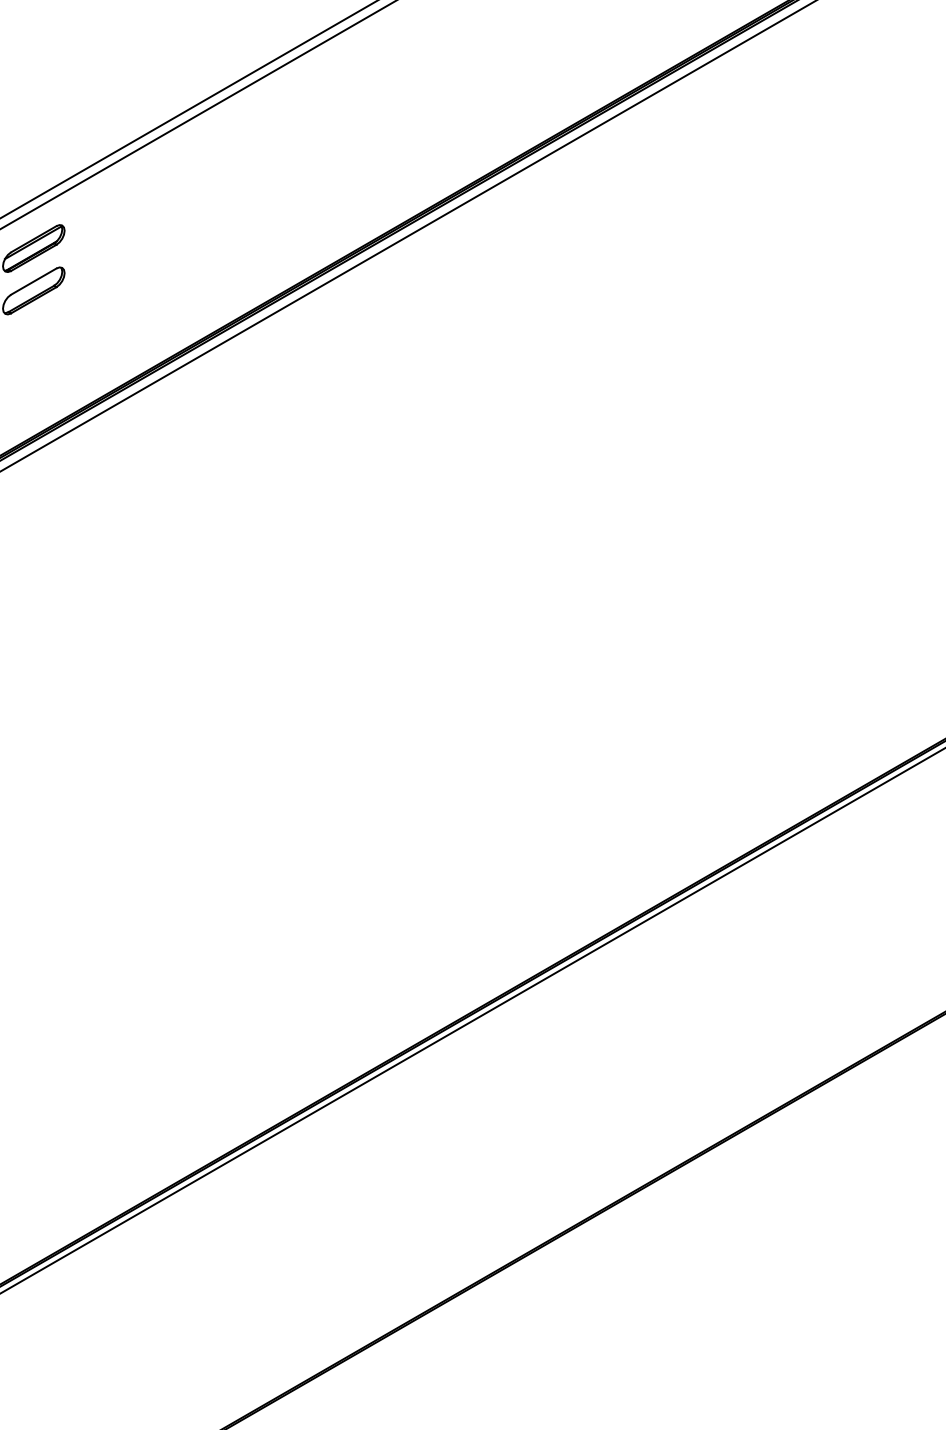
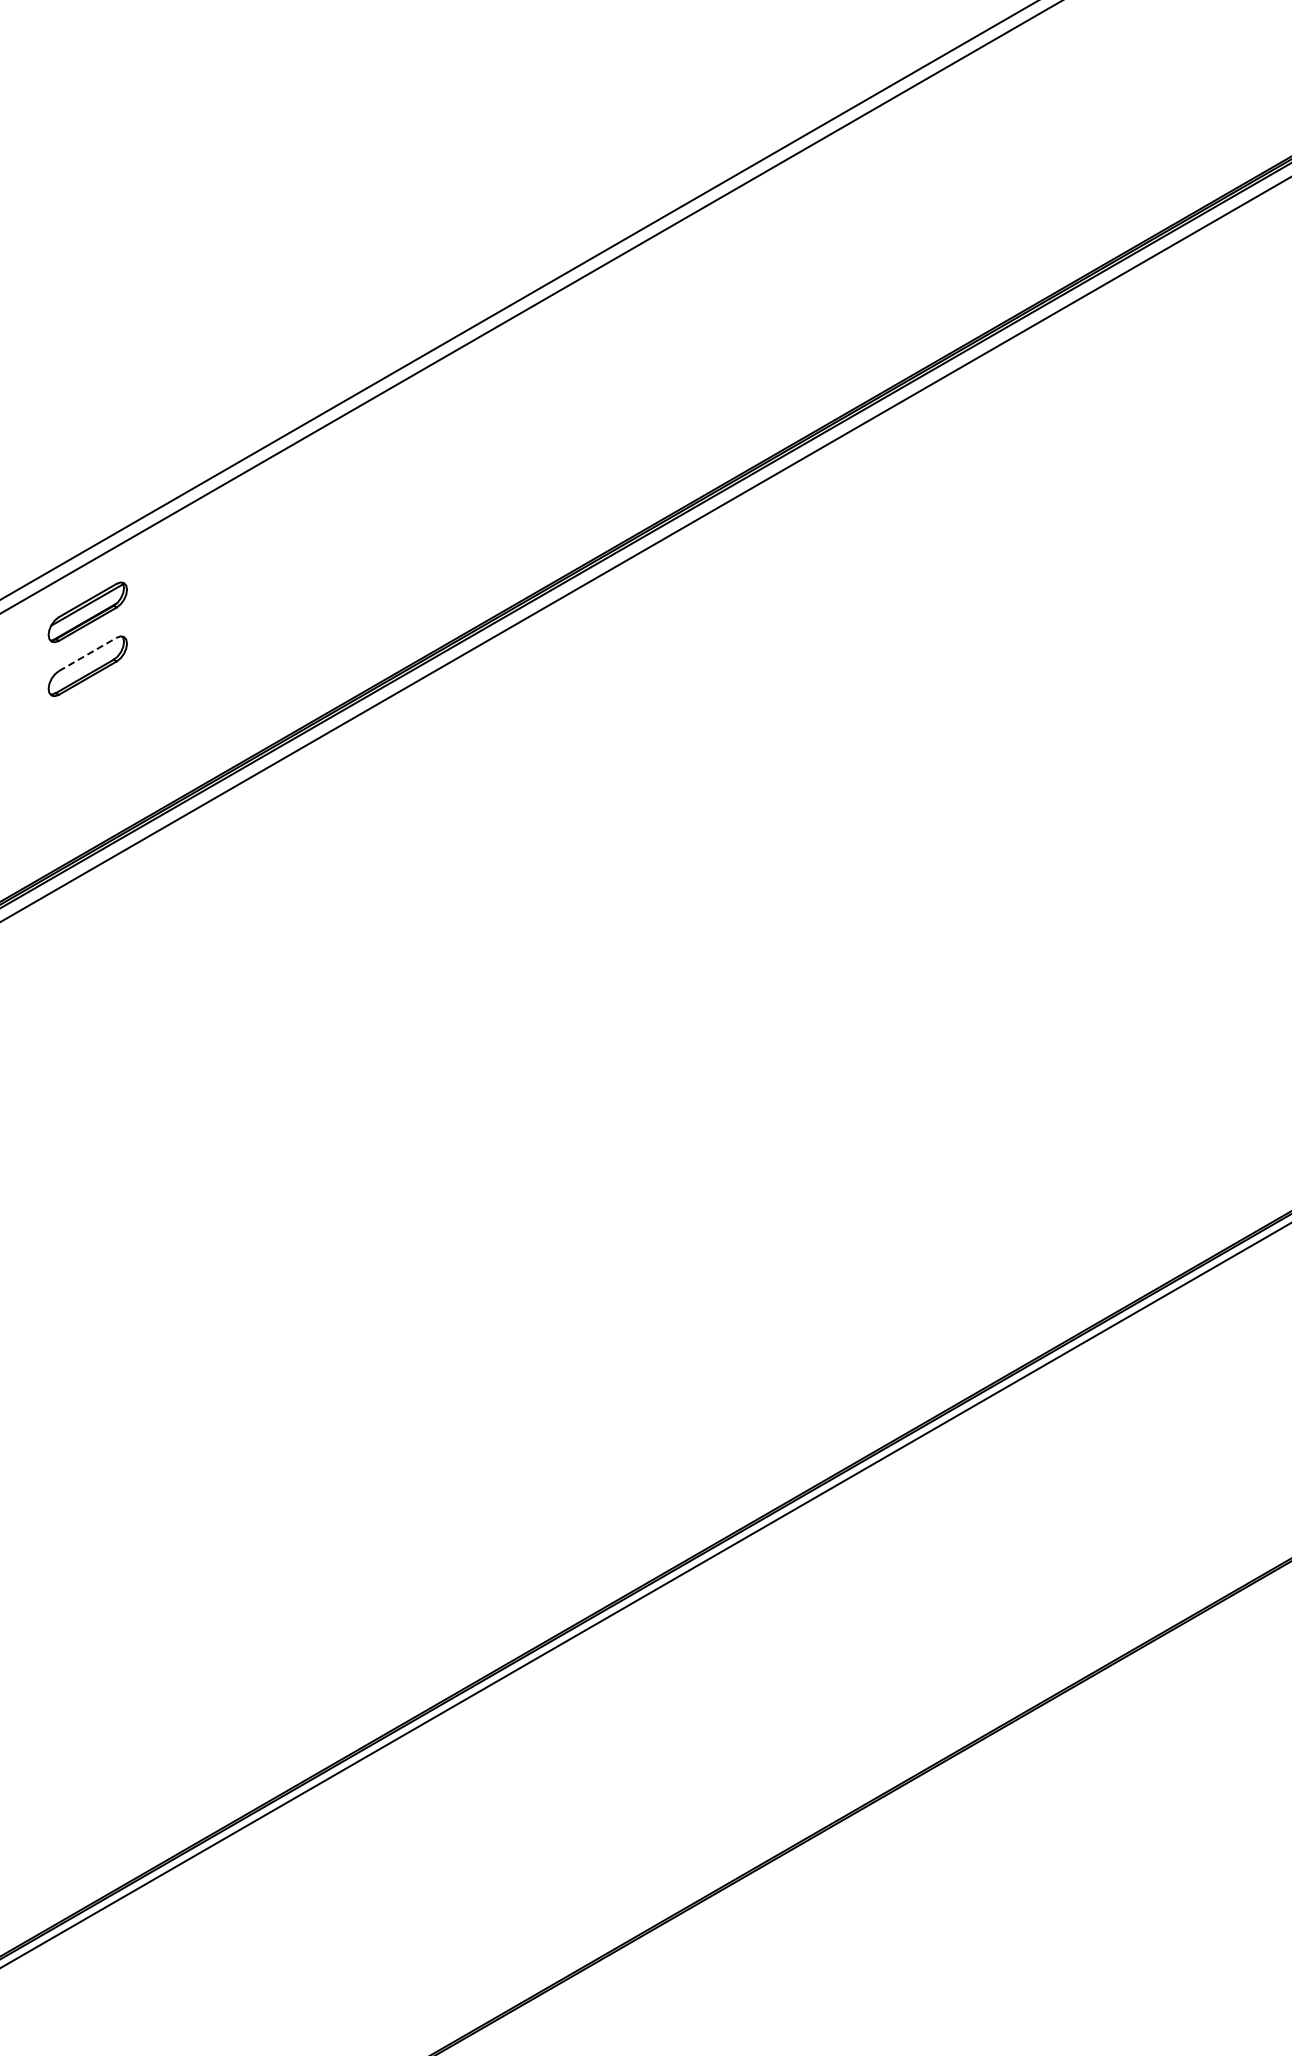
line: (34, 281) -> (88, 654), solid -> dashed

